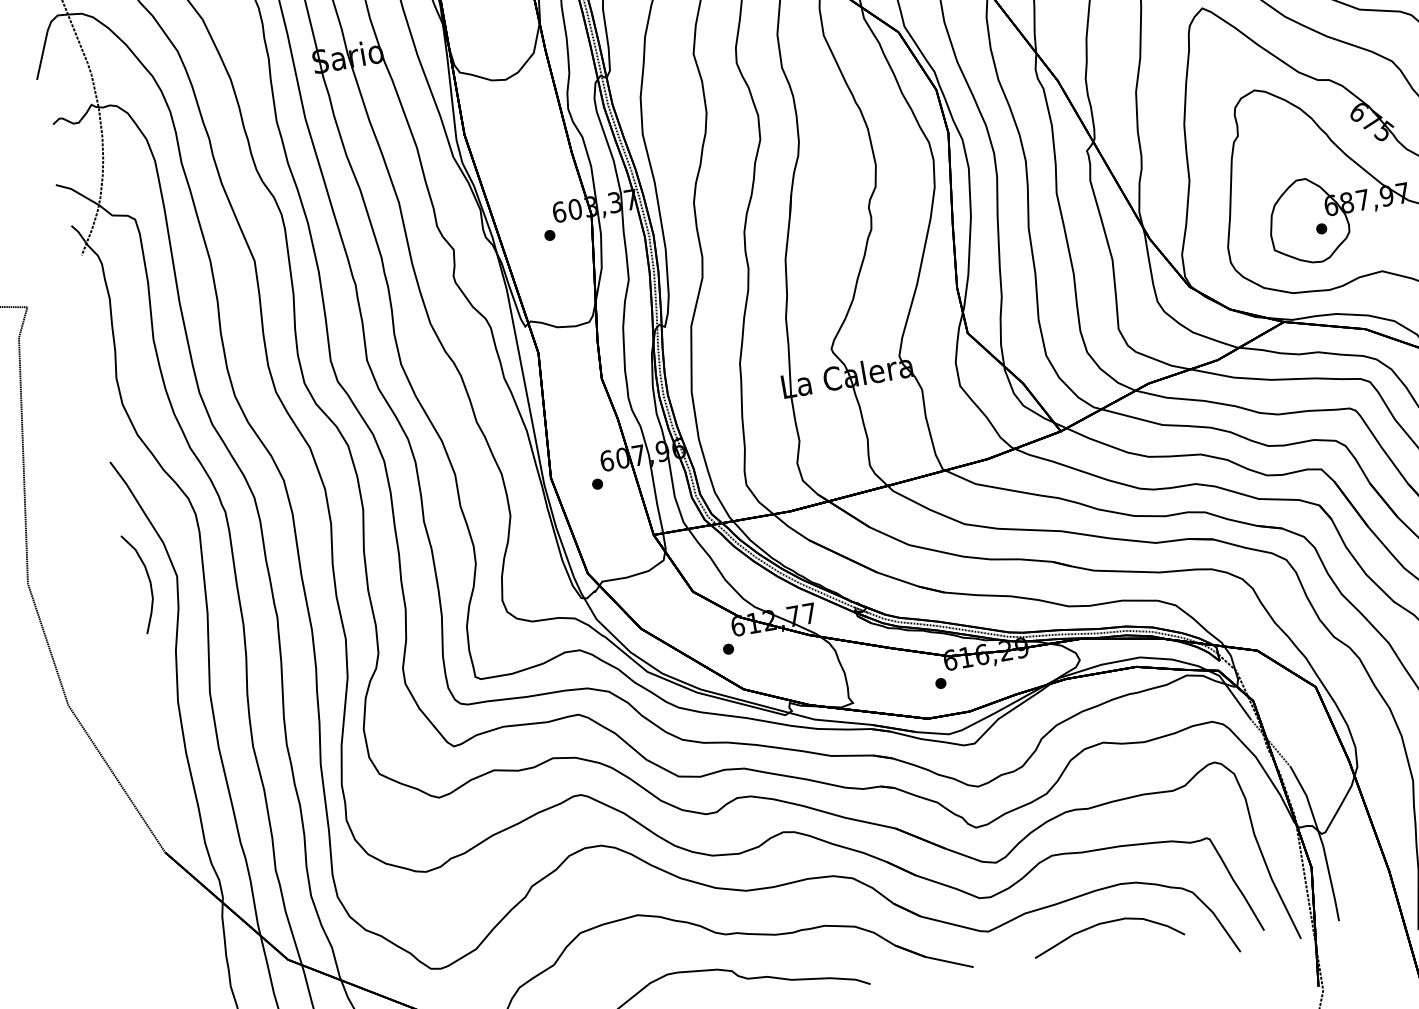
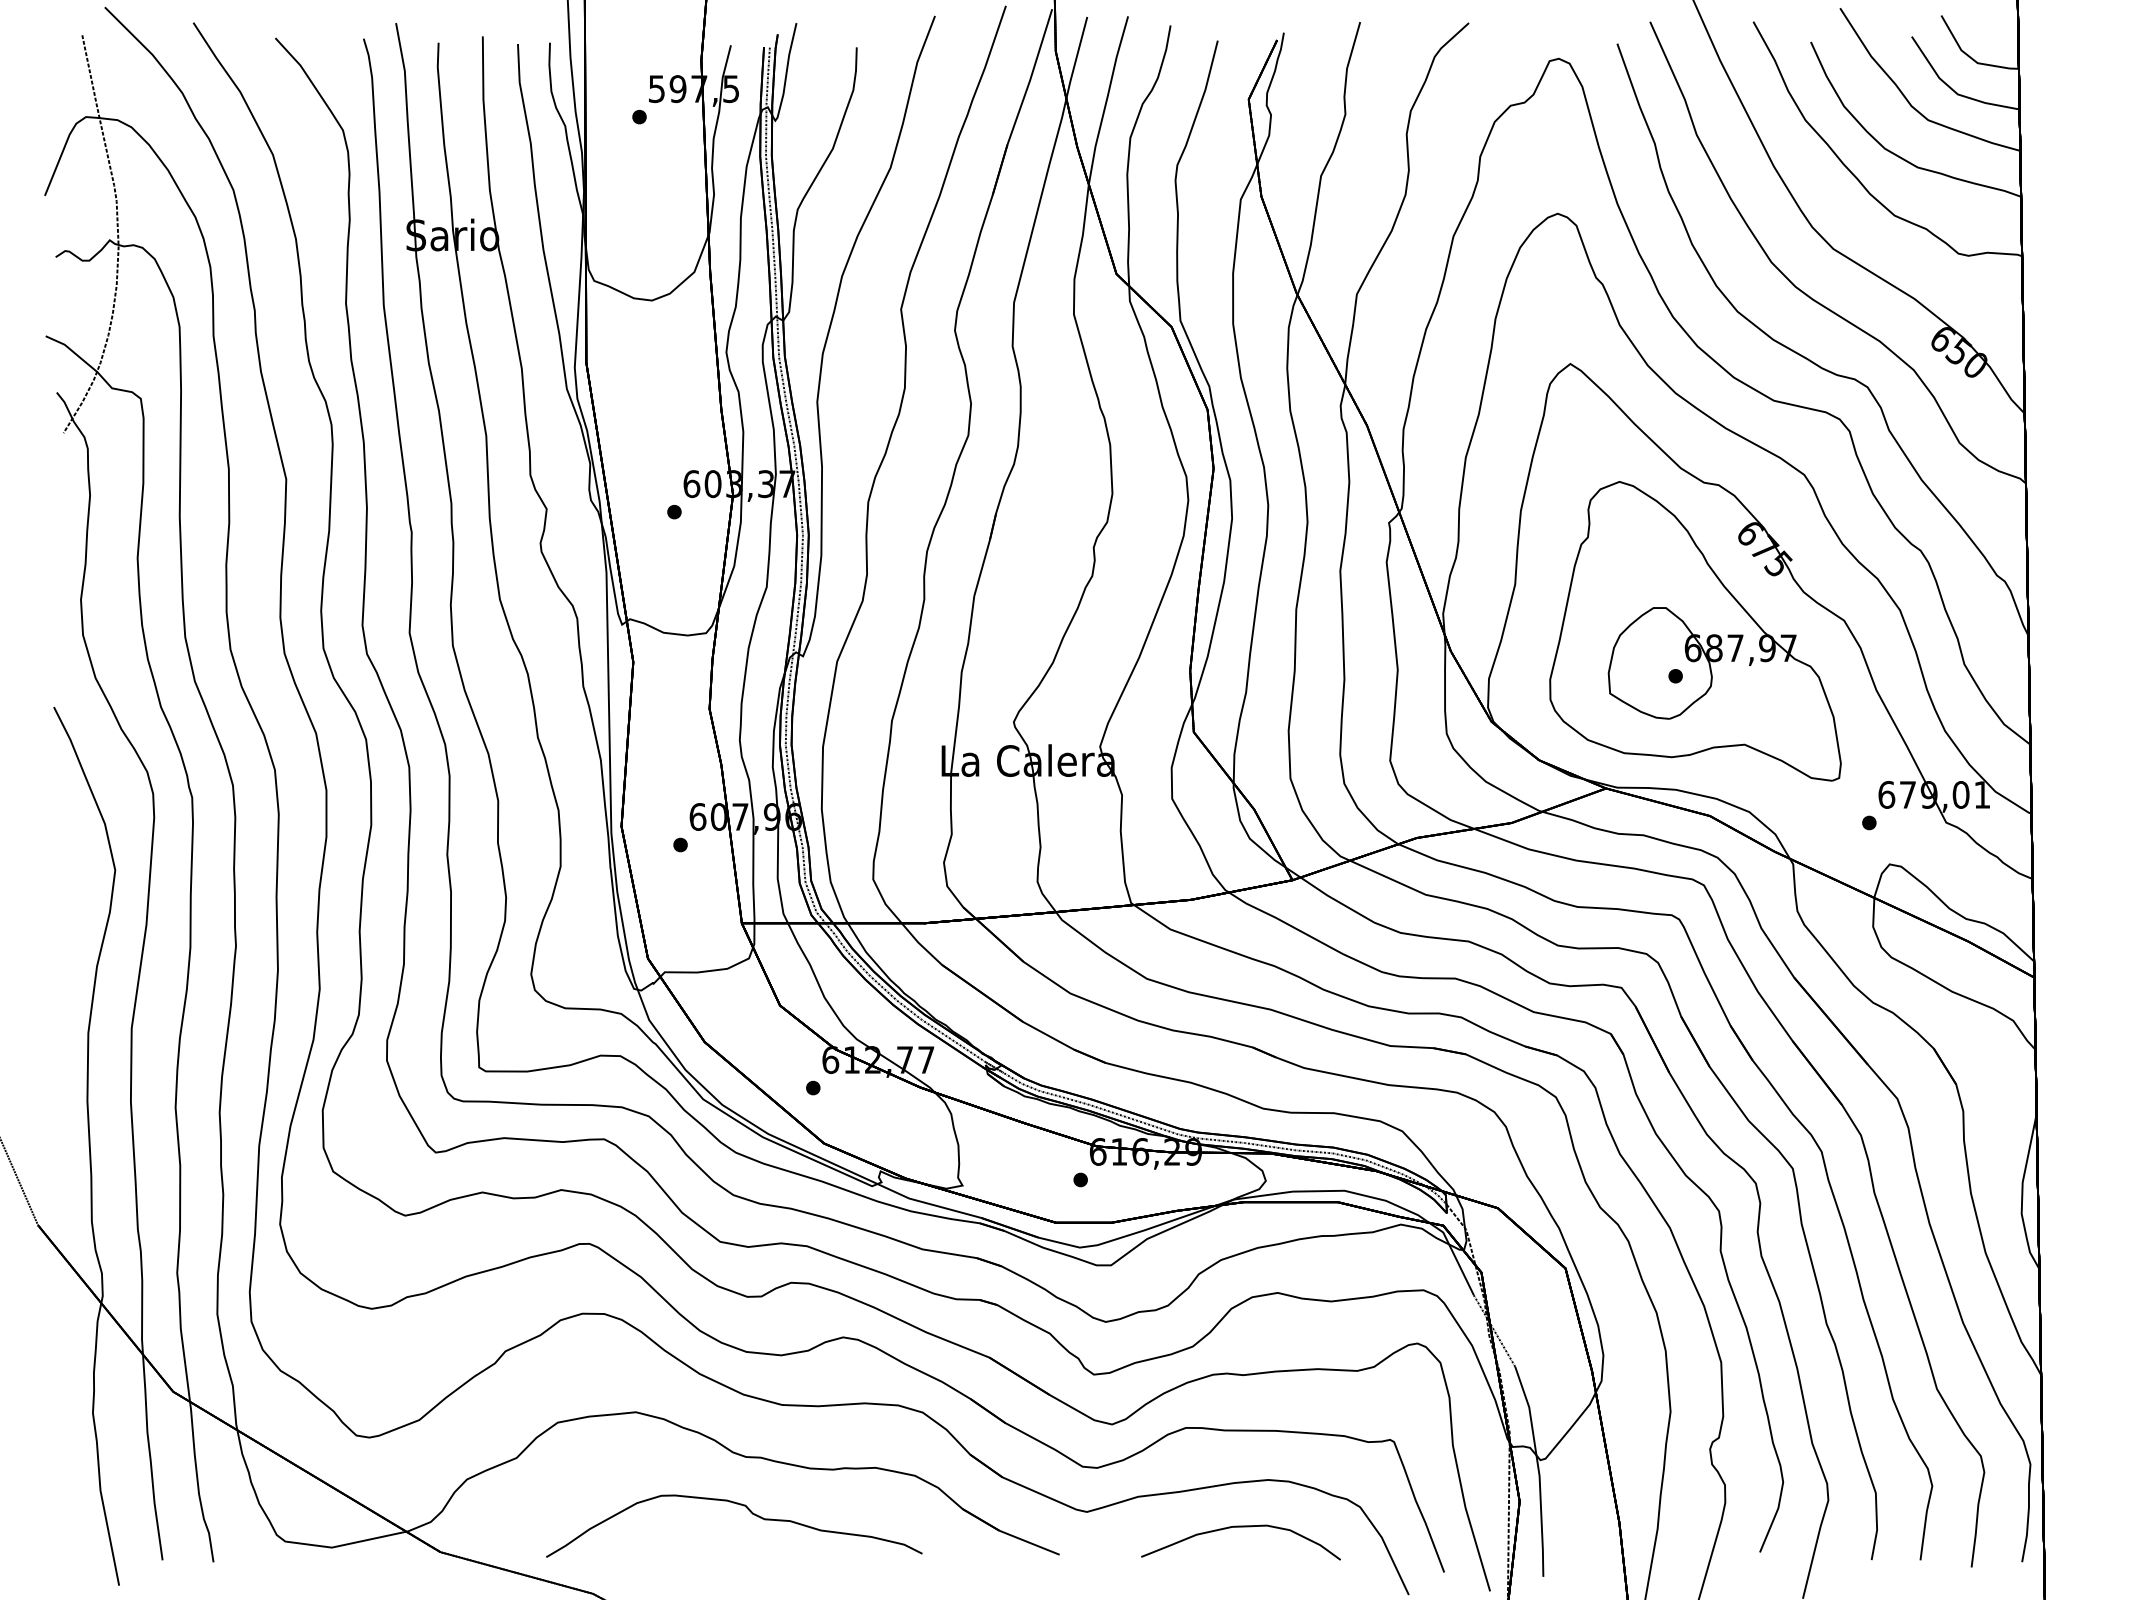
part: (148, 579) -> (77, 867), removed

